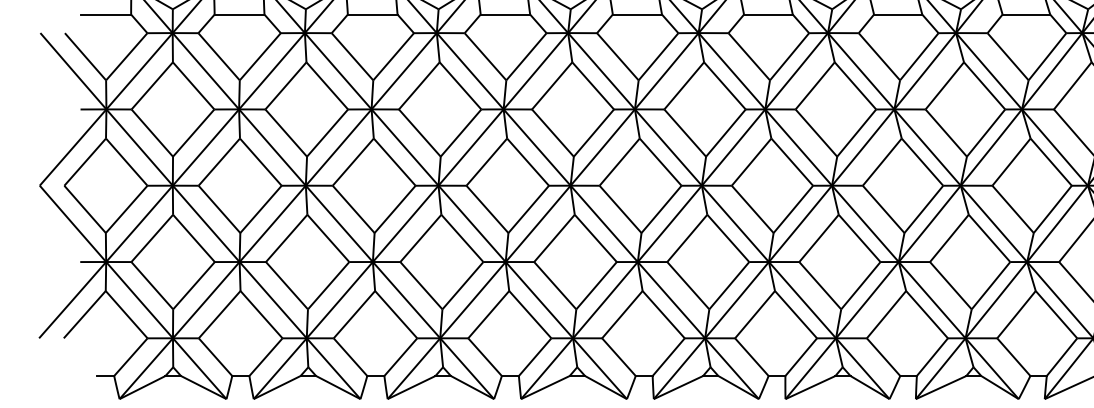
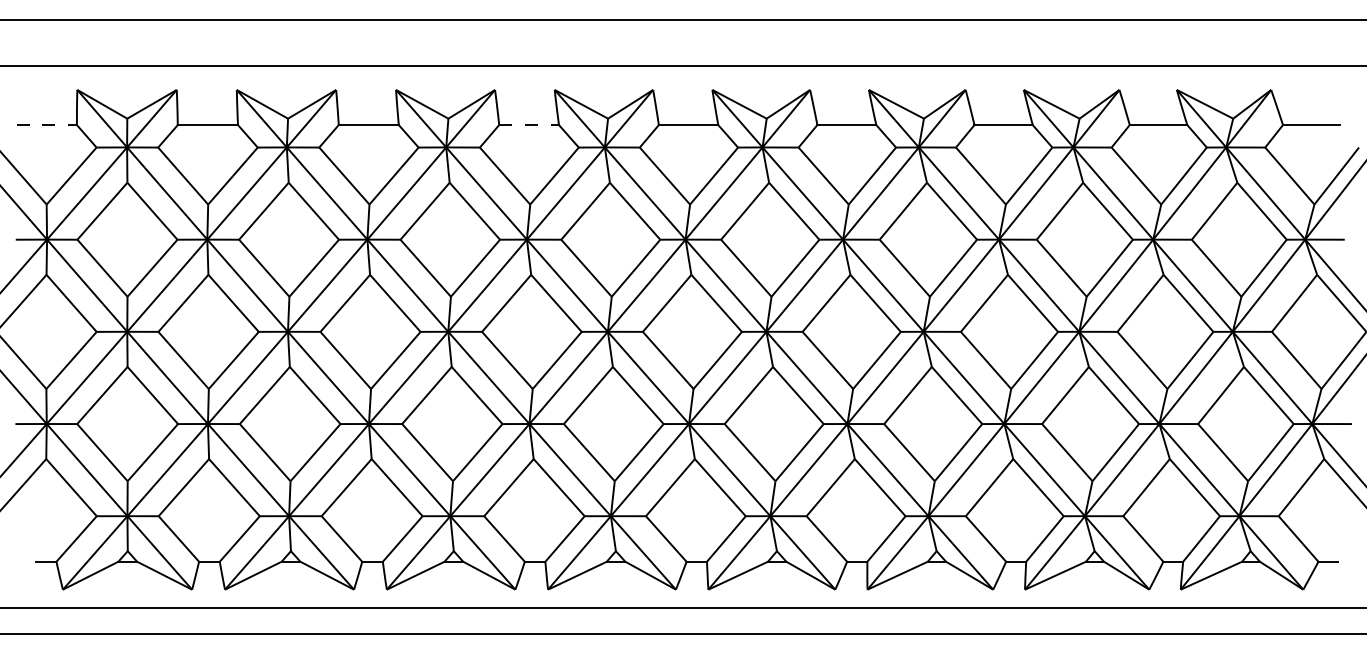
line: (106, 14) -> (47, 125), solid -> dashed
line: (505, 14) -> (529, 125), solid -> dashed

